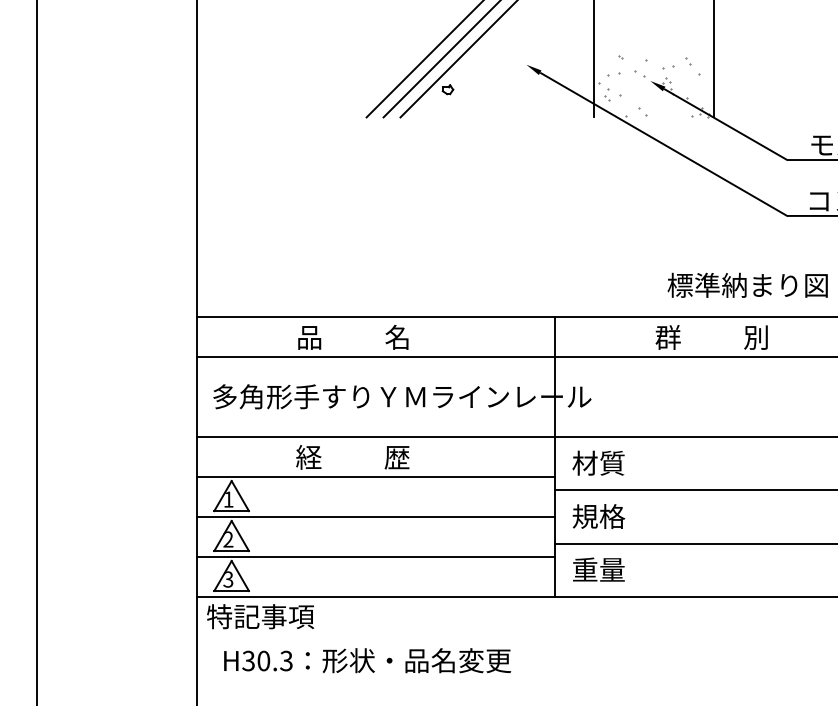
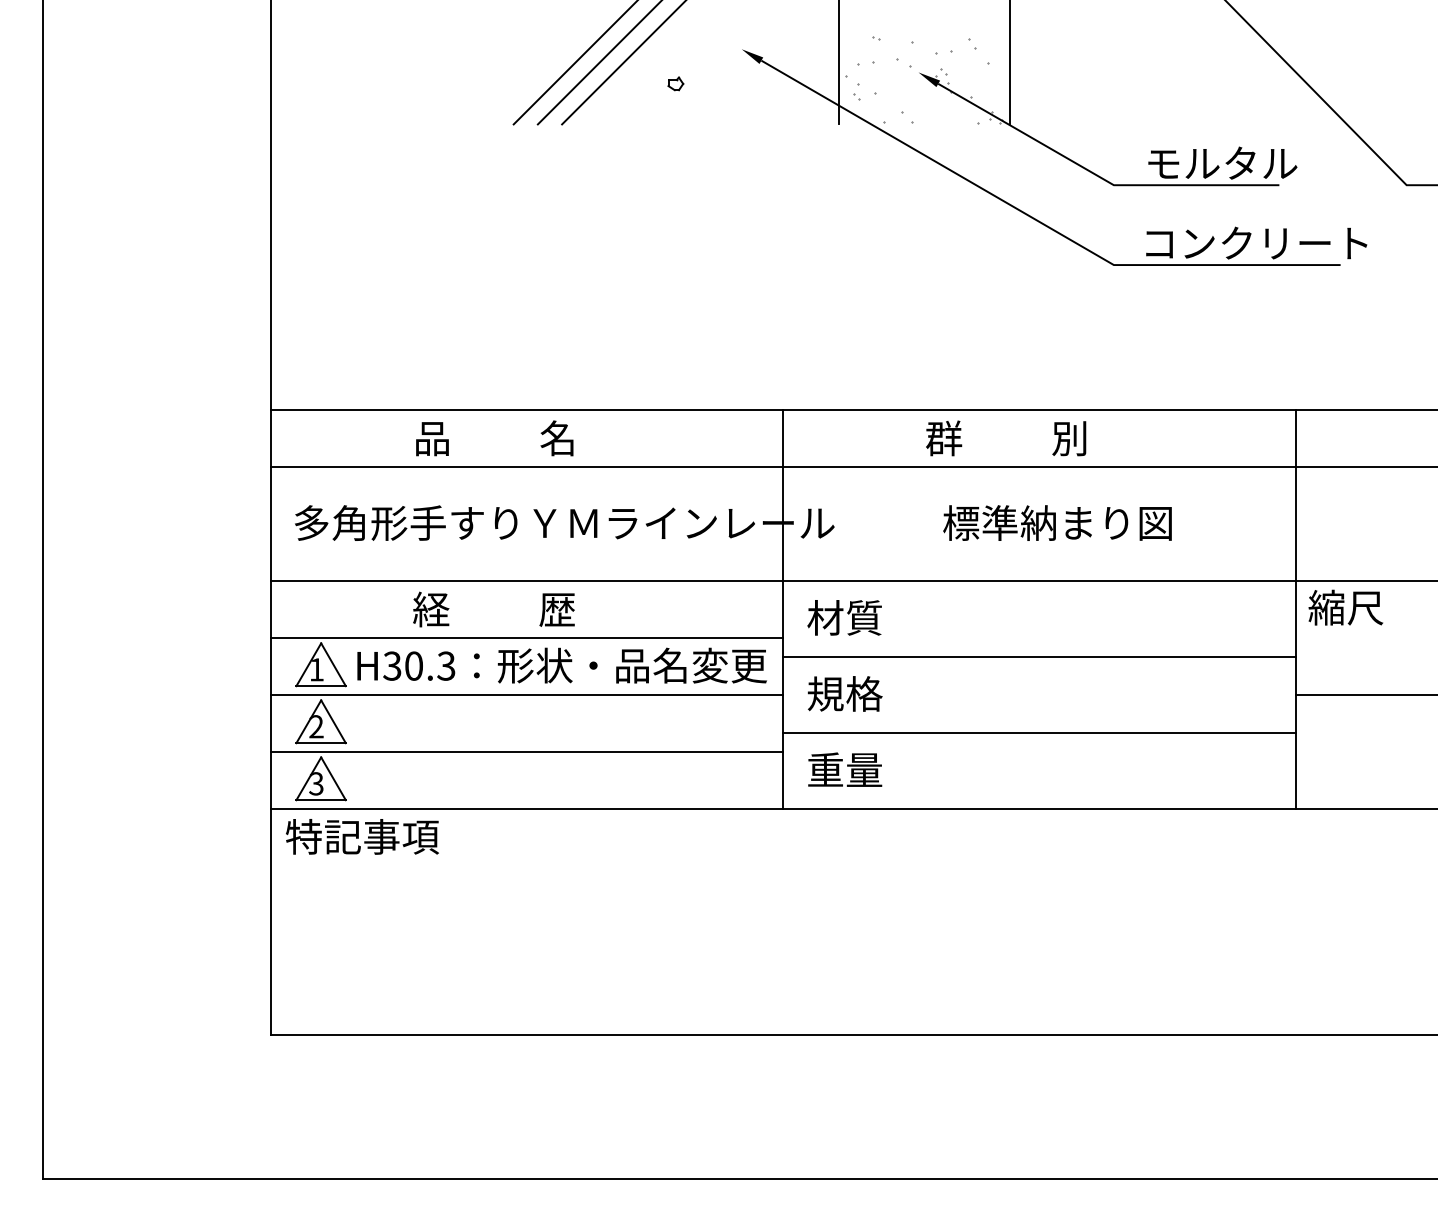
part: (447, 89) -> (675, 83), moved
text: (747, 284) -> (1057, 522), moved
text: (367, 660) -> (561, 665), moved

